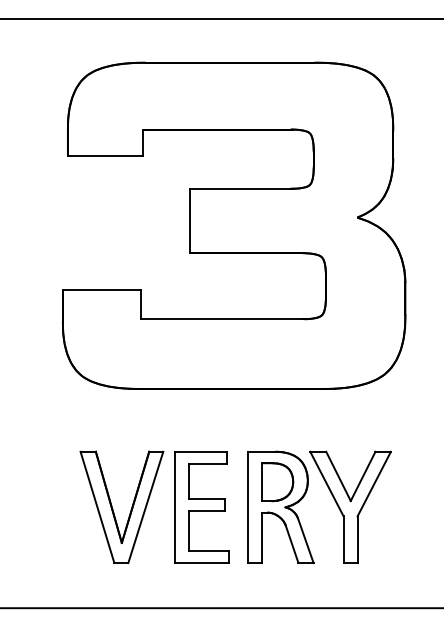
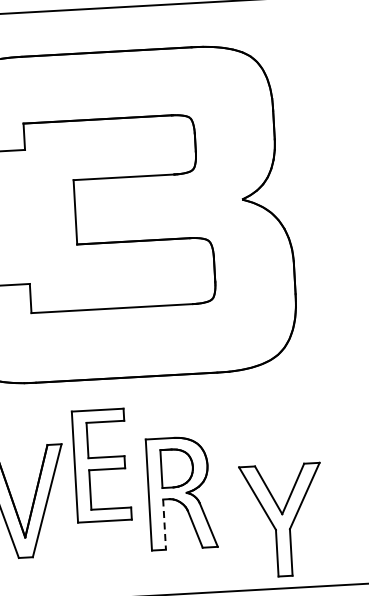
part: (350, 506) -> (282, 519), moved
part: (201, 507) -> (101, 465), moved
line: (261, 538) -> (164, 525), solid -> dashed

